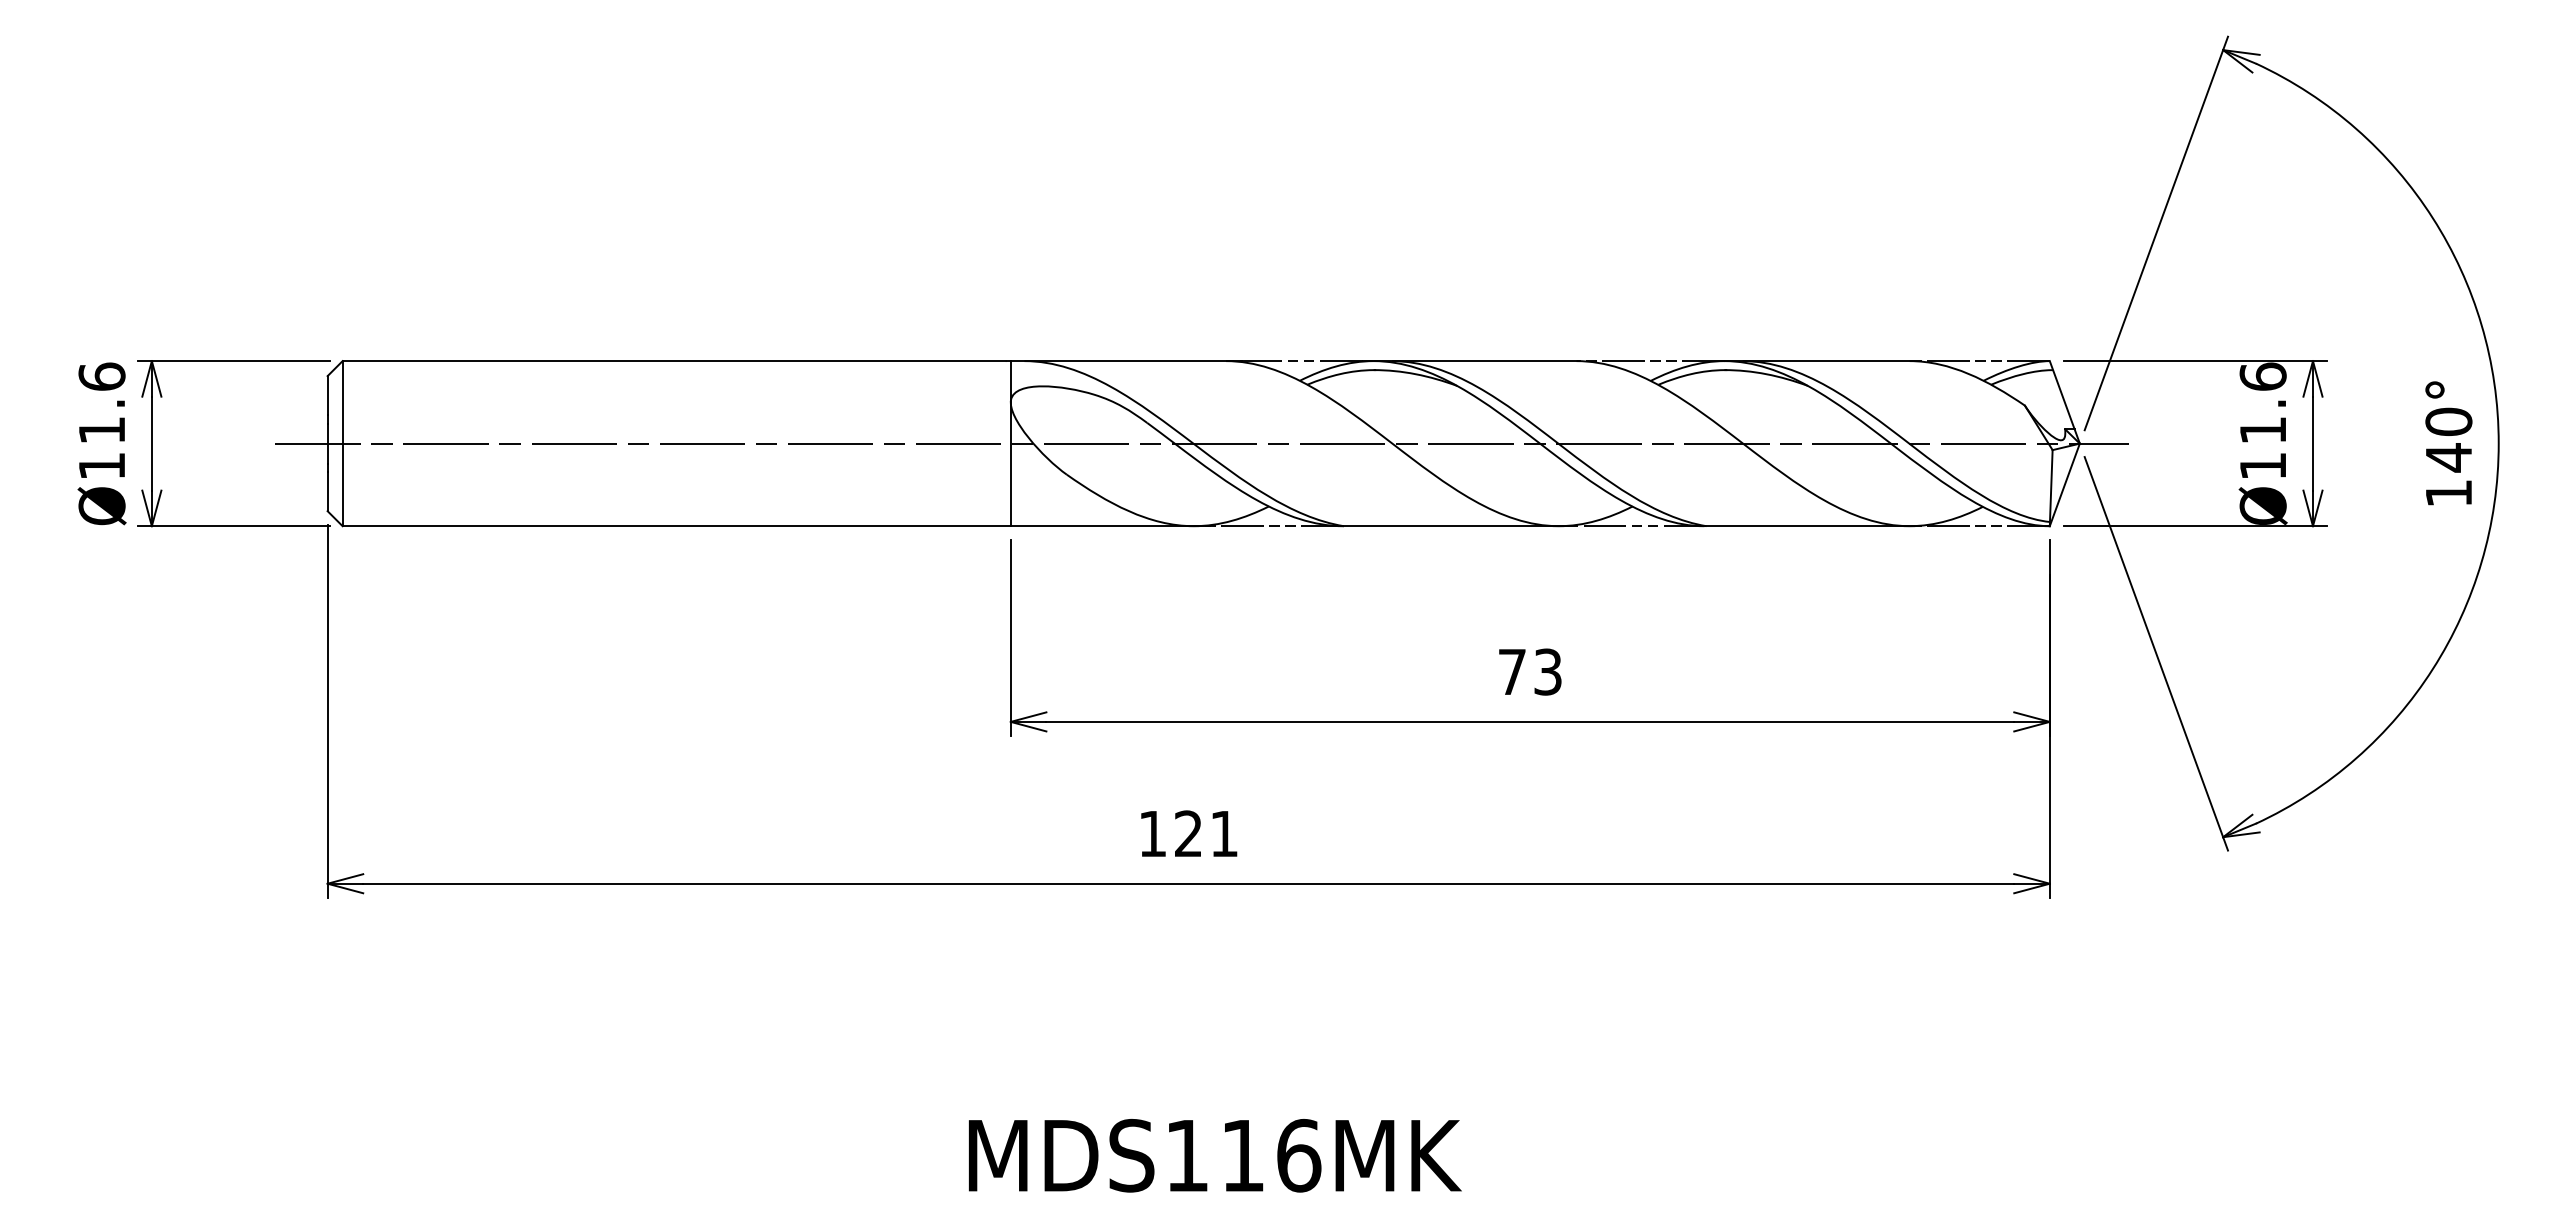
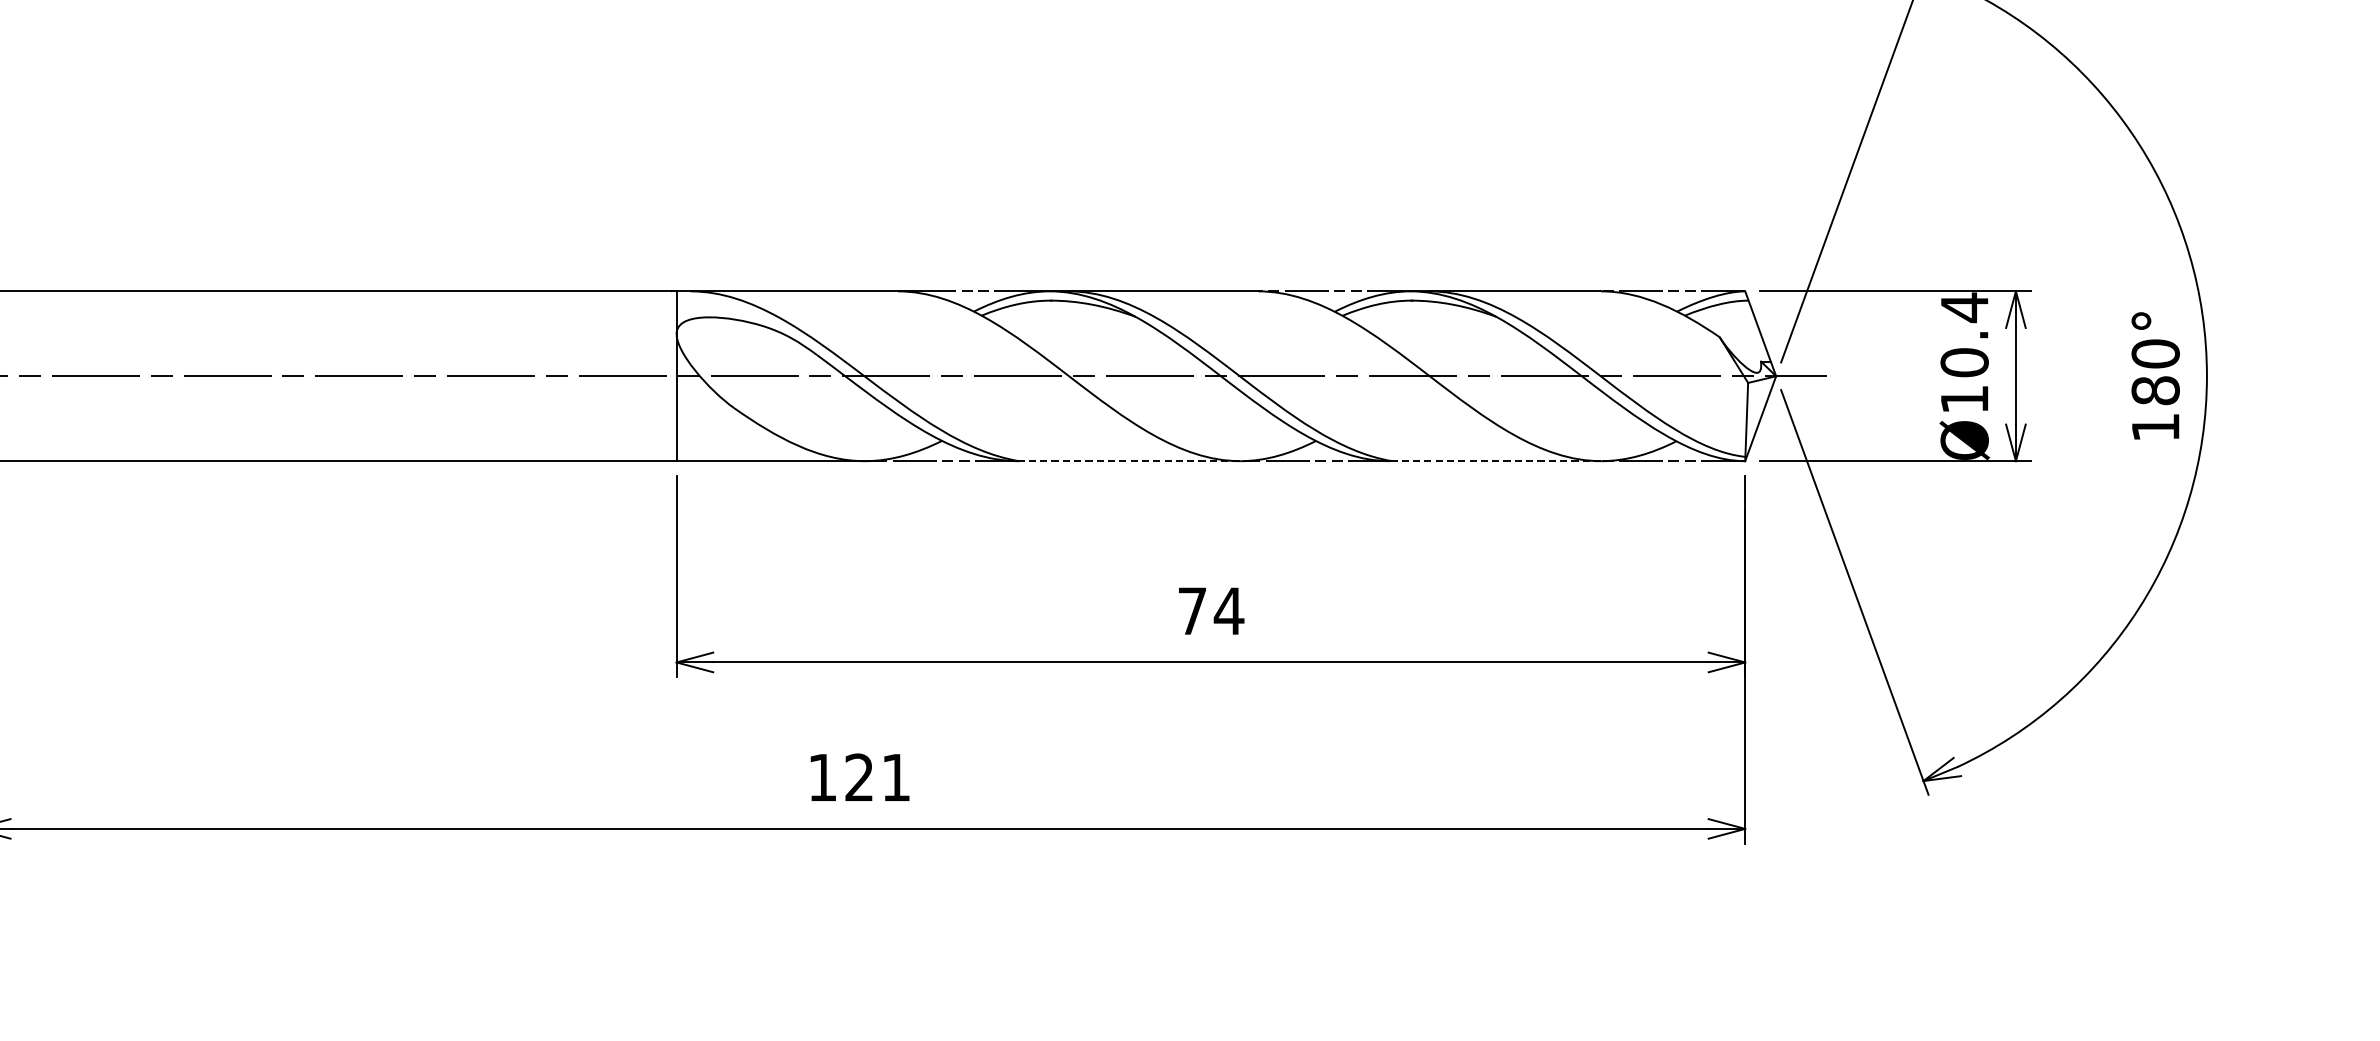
text: (2262, 403) -> (1963, 334), Ø11.6 -> Ø10.4
text: (2448, 457) -> (2155, 390), 140° -> 180°
line: (1456, 526) -> (1135, 461), solid -> dashed
line: (1807, 526) -> (1496, 461), solid -> dashed
text: (1547, 671) -> (1228, 610), 73 -> 74

